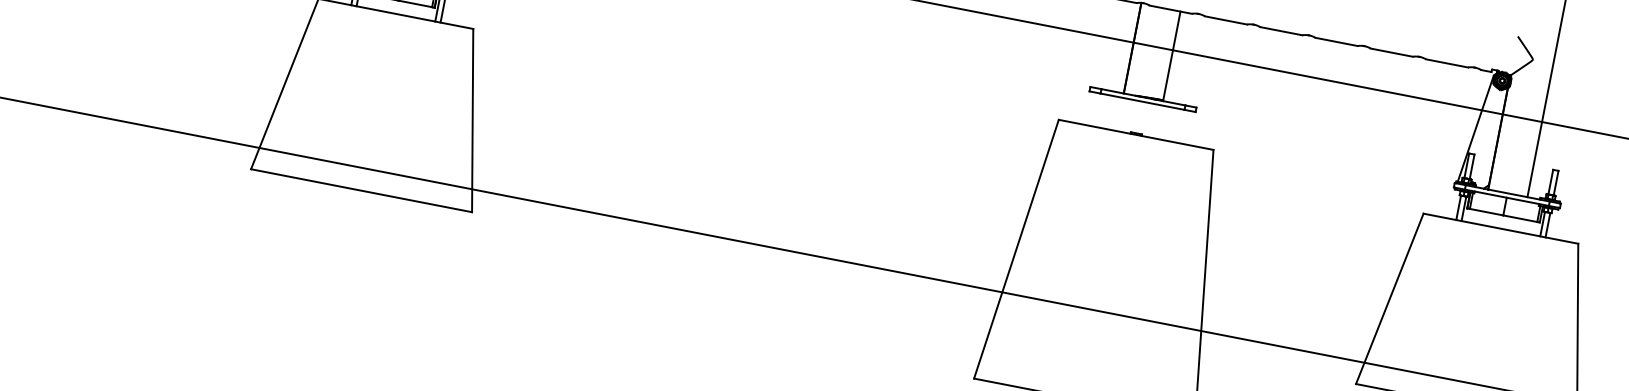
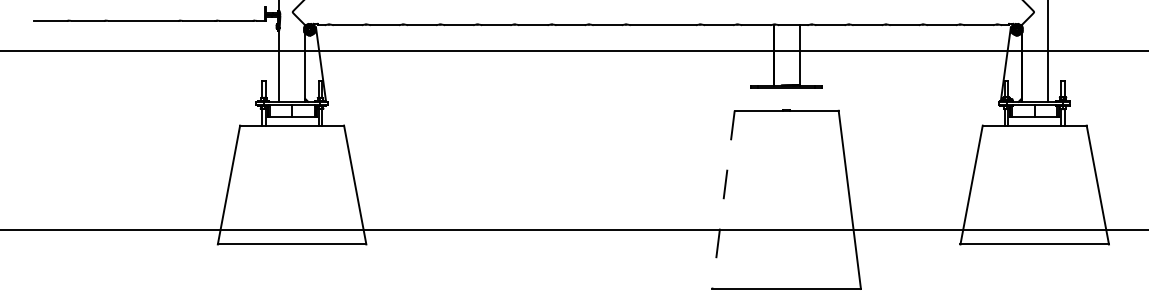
line: (1016, 248) -> (723, 199), solid -> dashed

